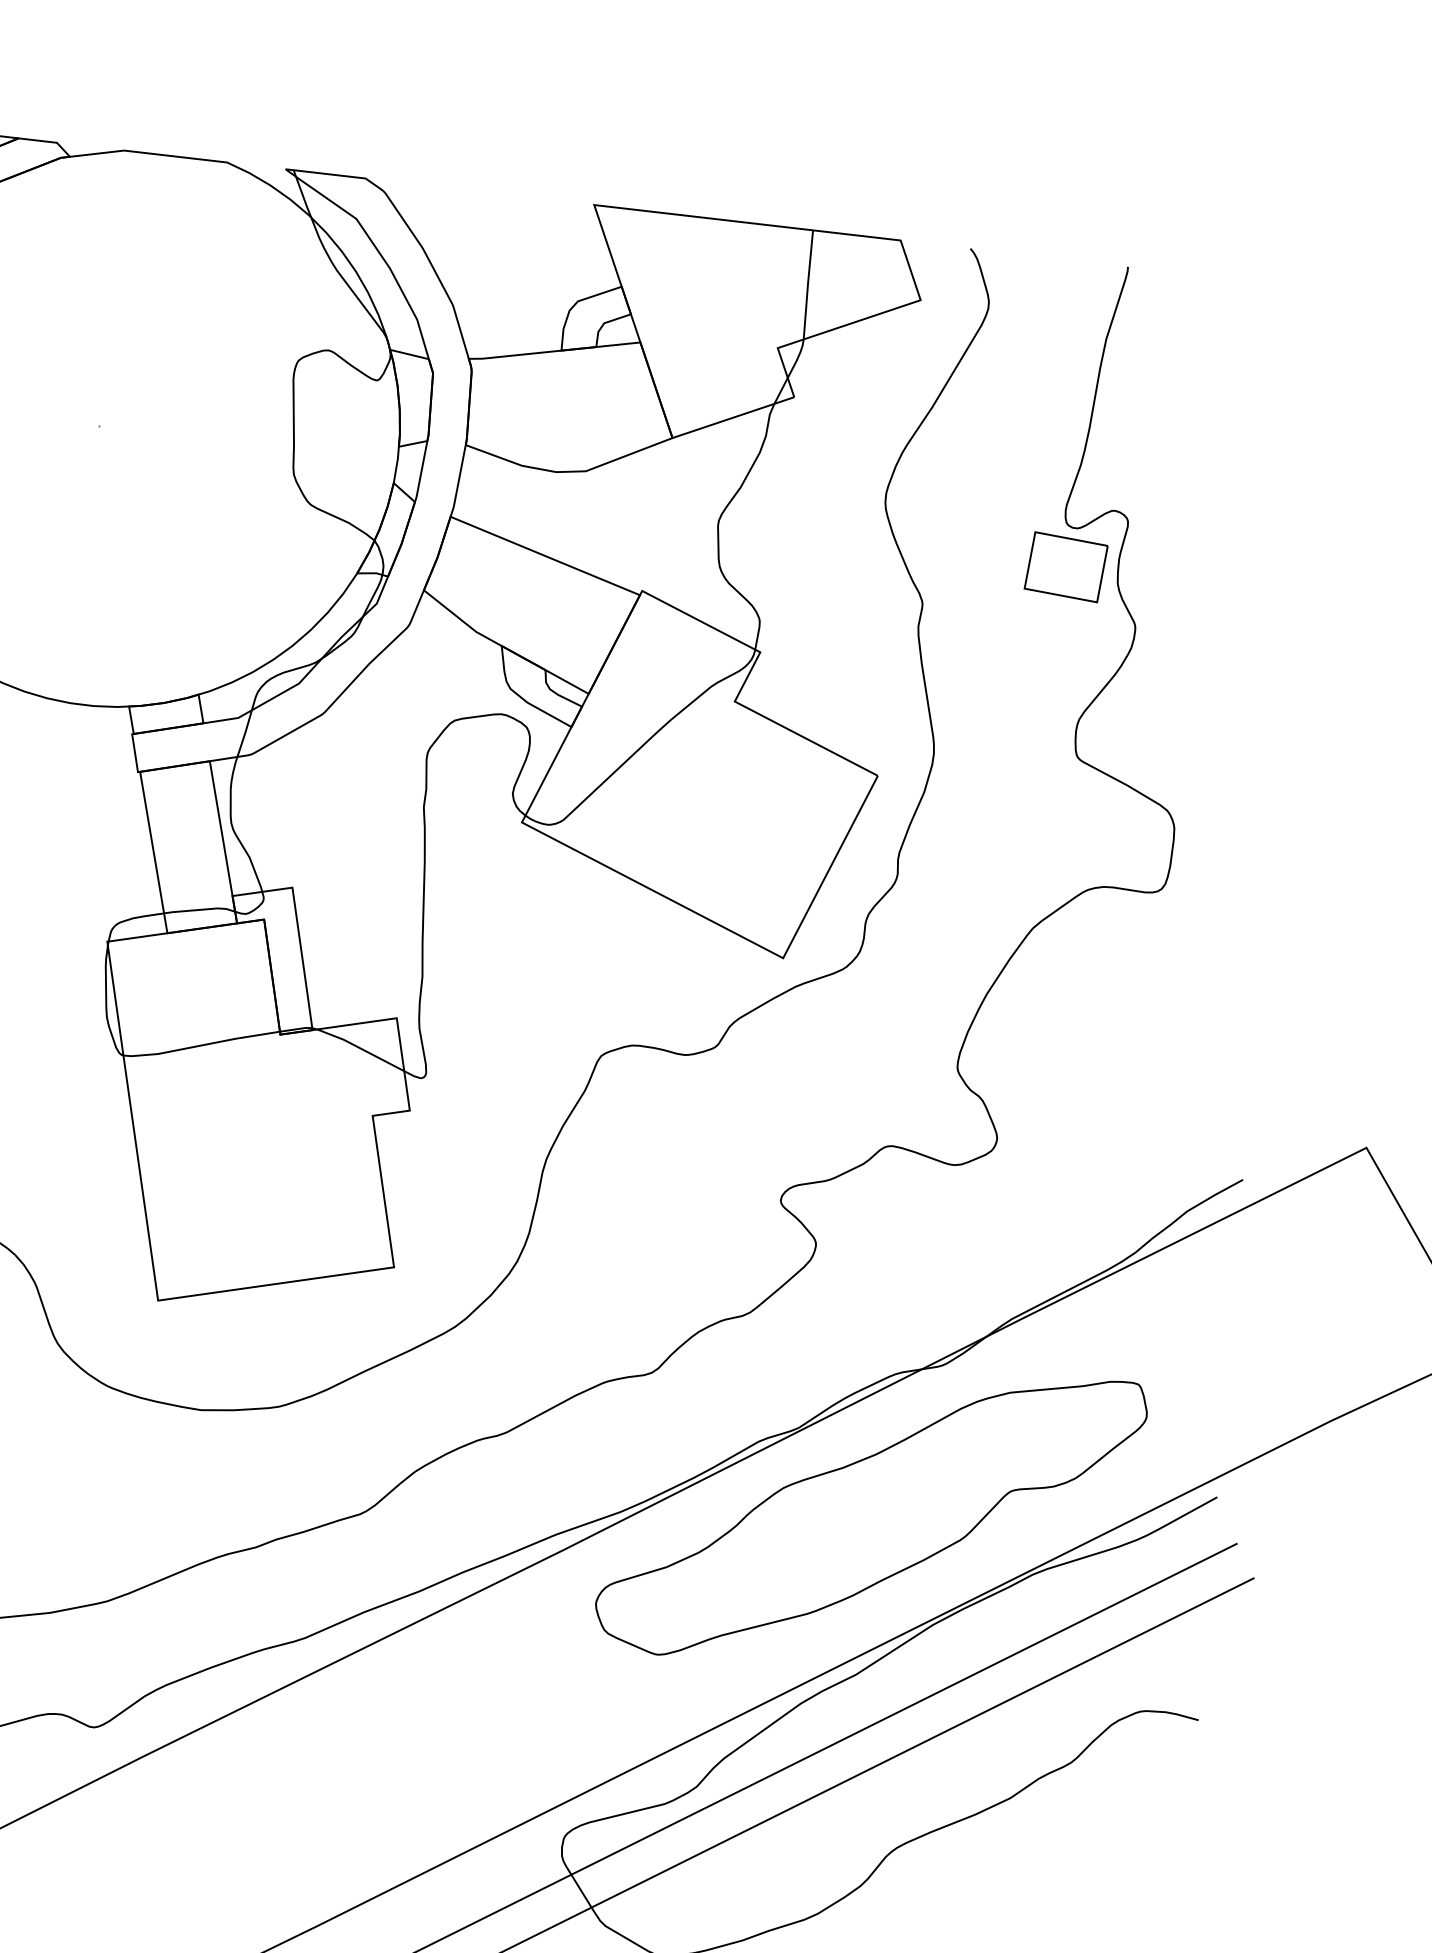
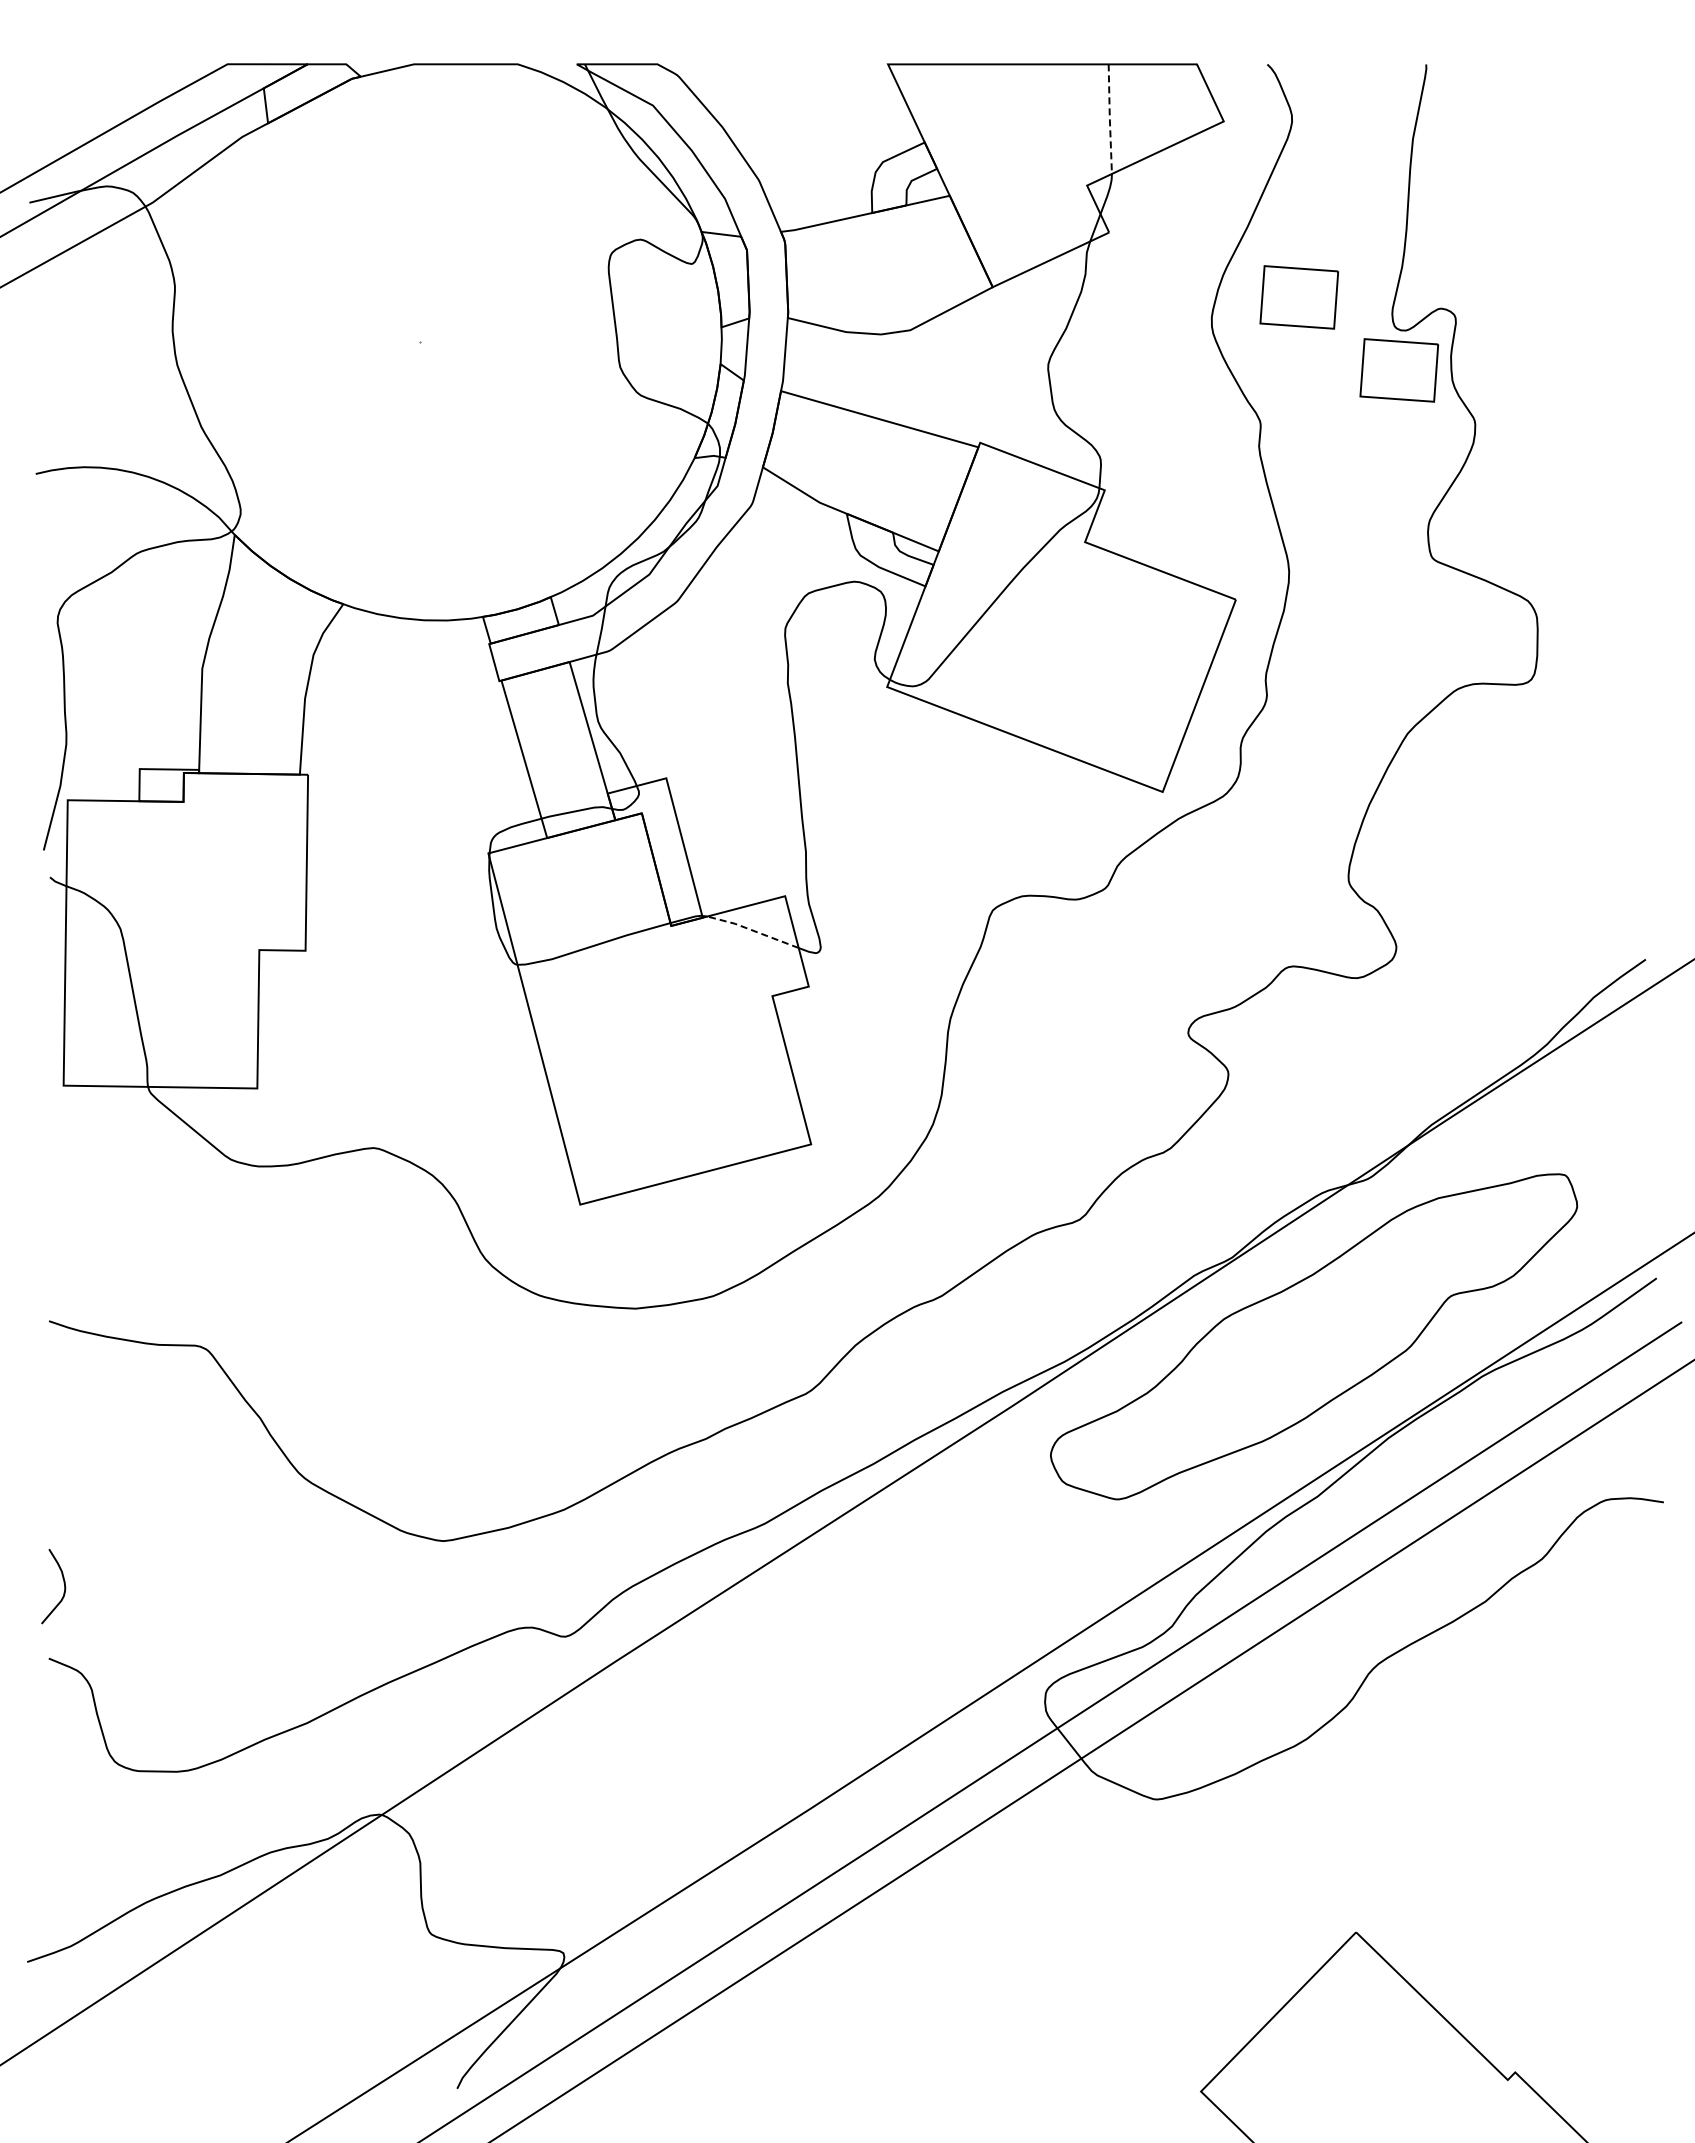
line: (807, 284) -> (1109, 118), solid -> dashed
part: (975, 483) -> (1299, 297), added
line: (360, 1048) -> (752, 930), solid -> dashed

